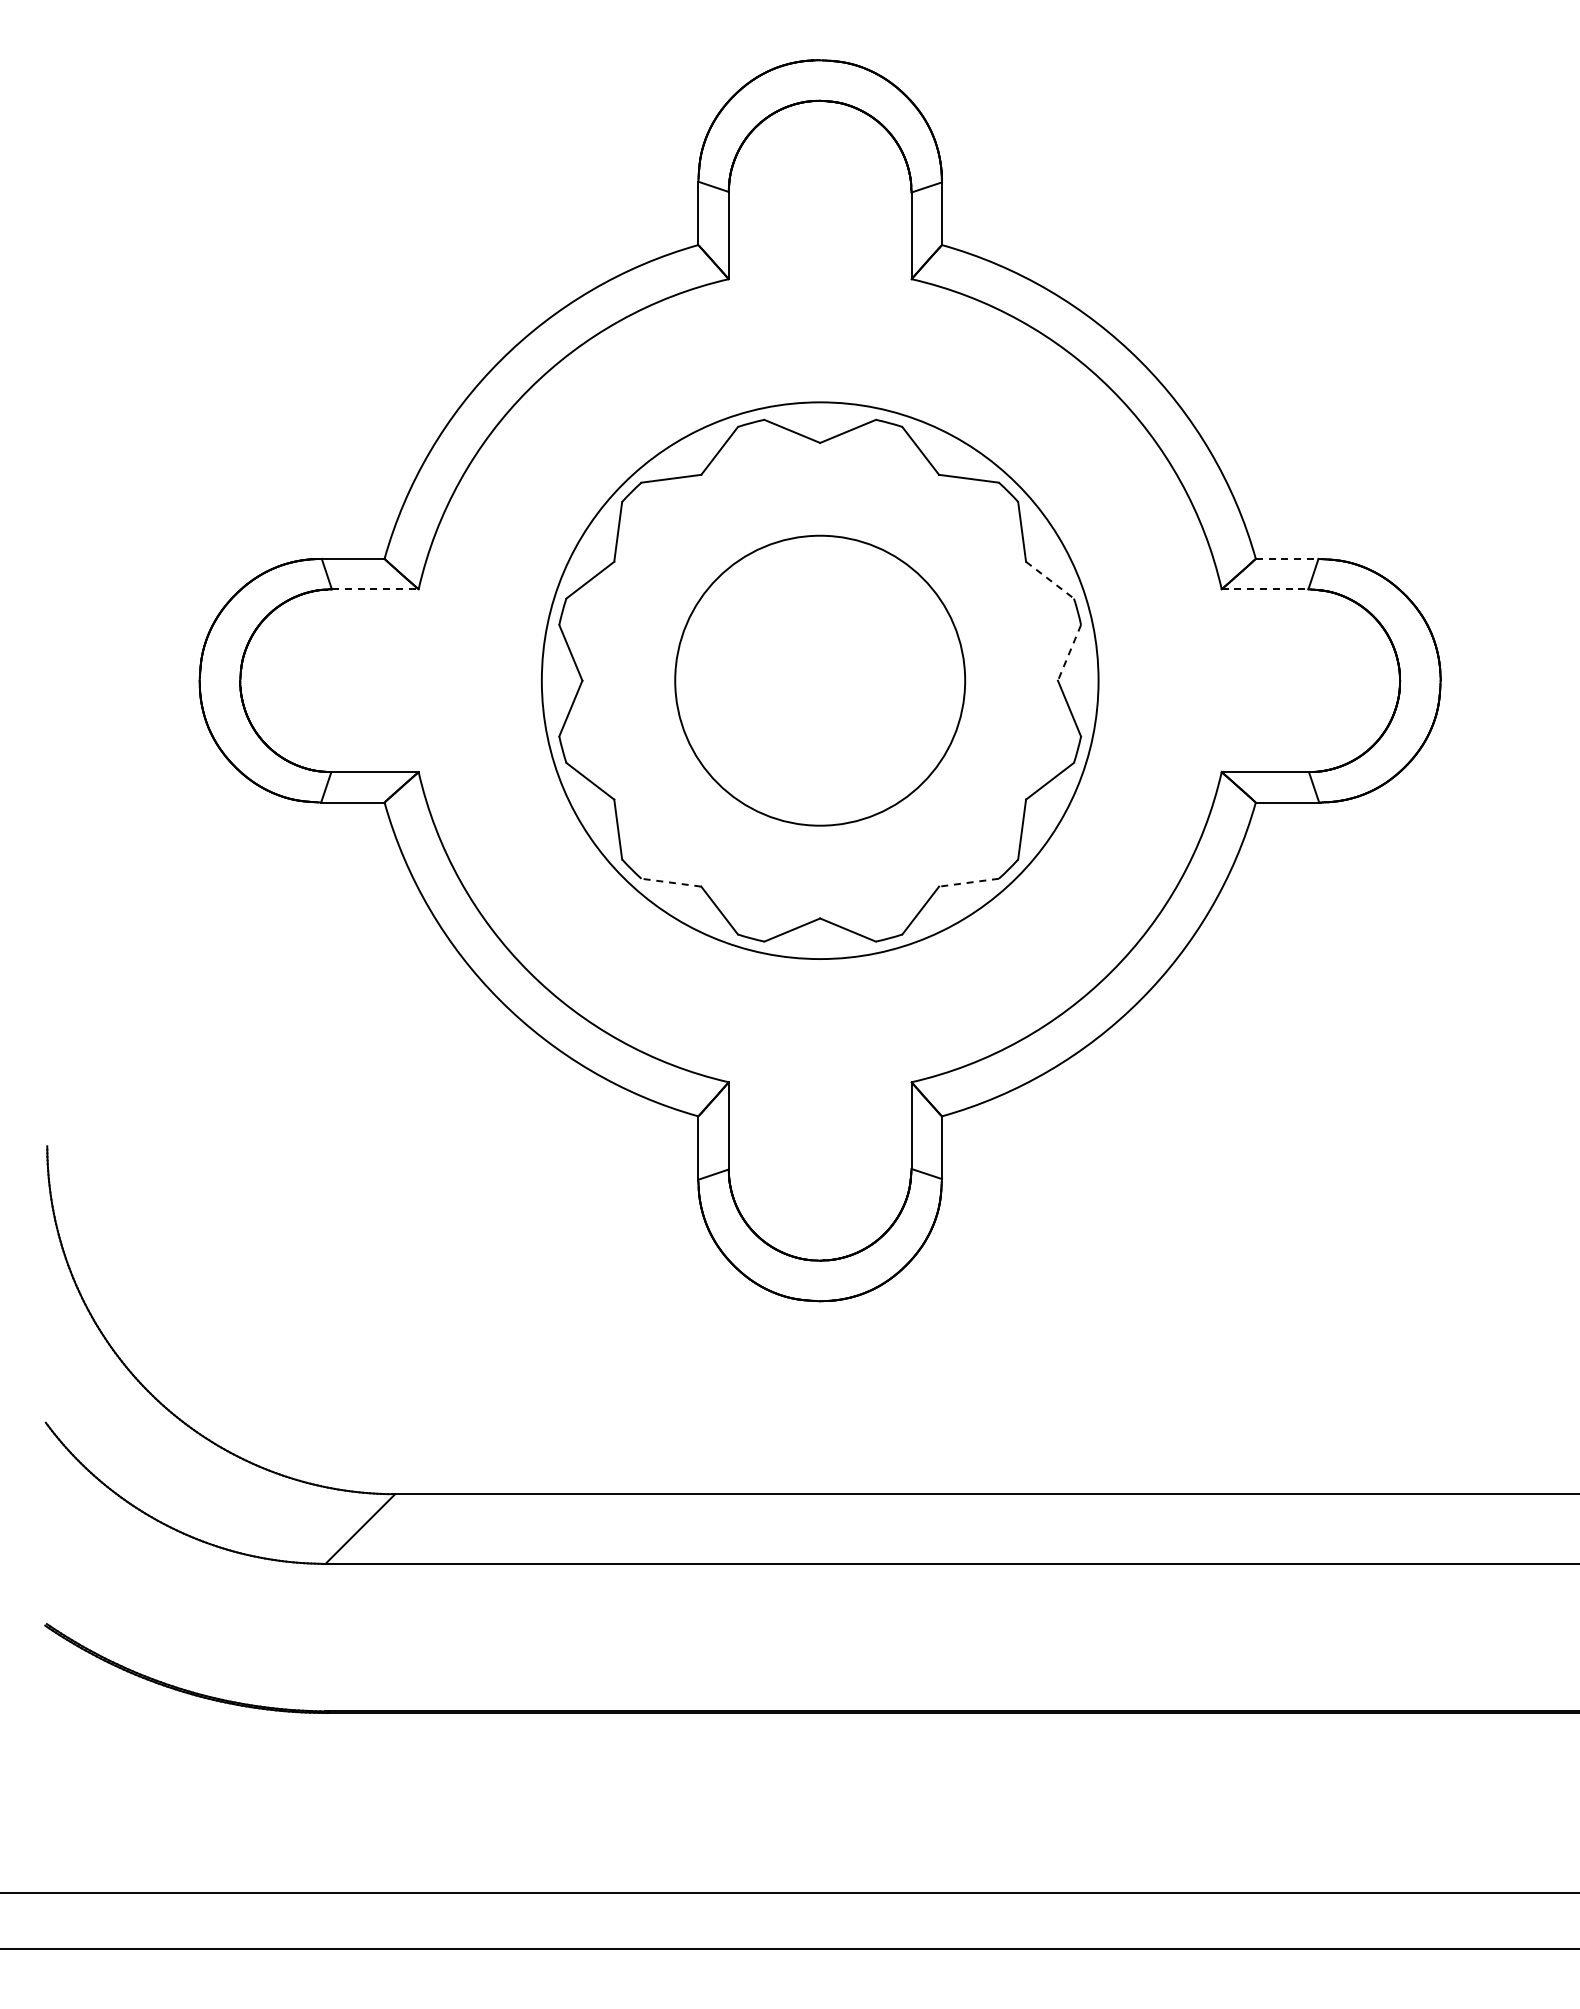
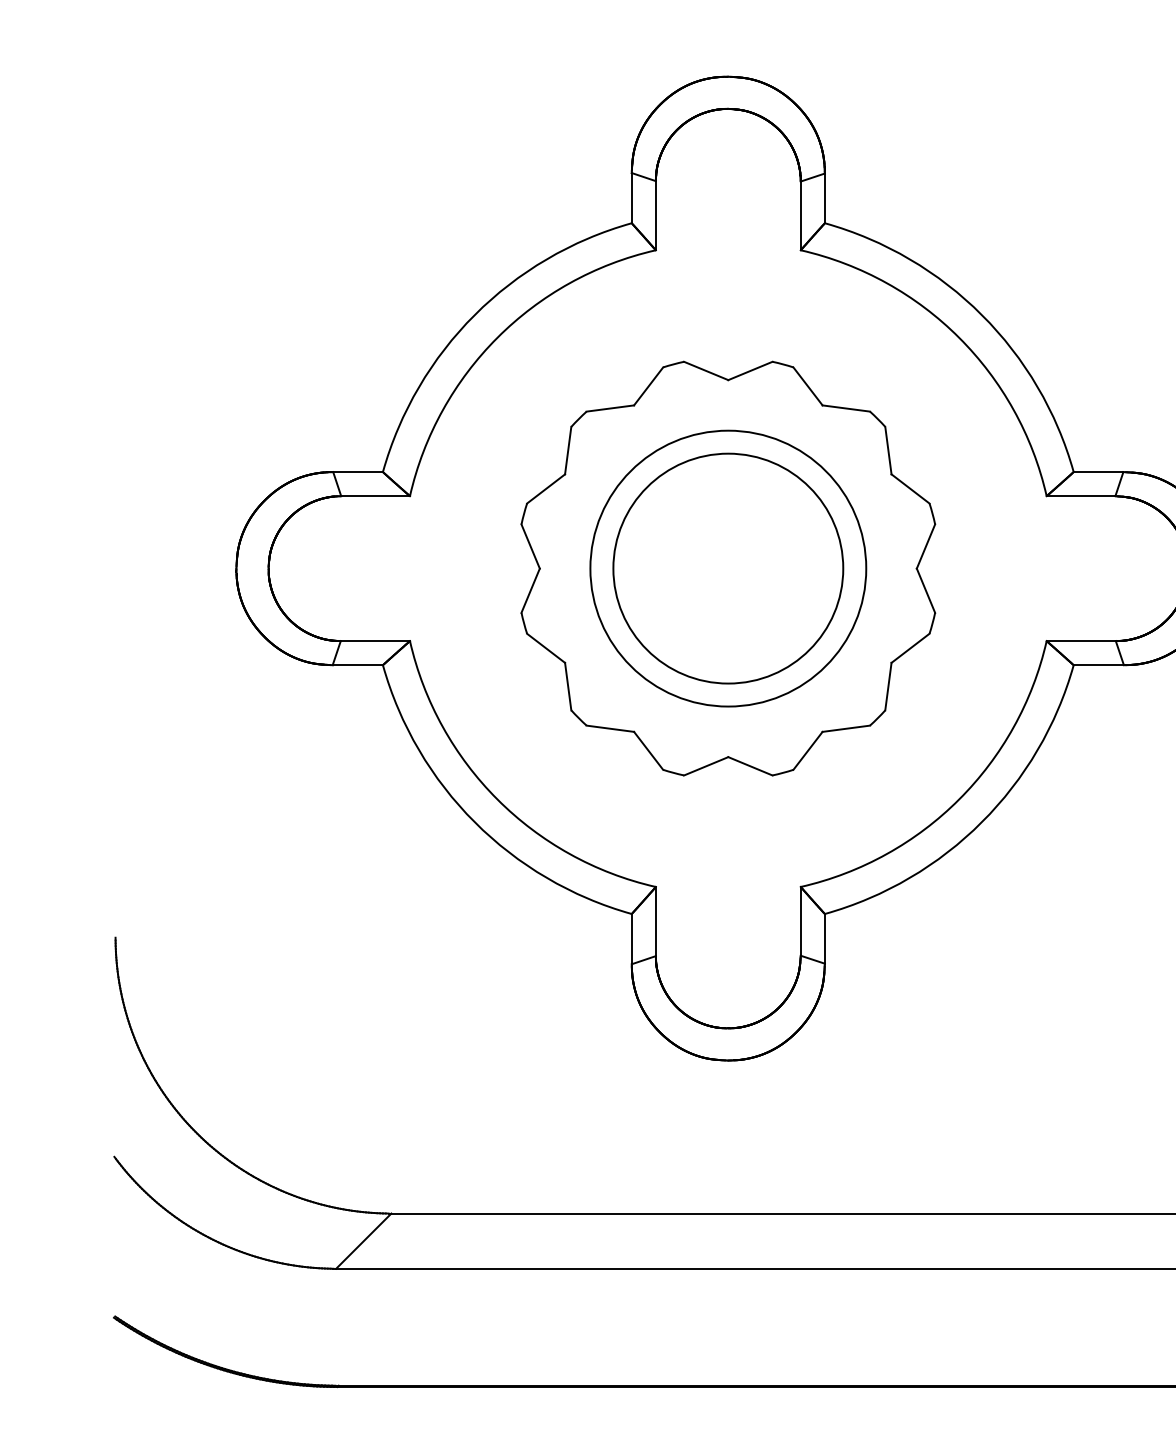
line: (1287, 558) -> (1098, 471), dashed -> solid
line: (1050, 580) -> (910, 489), dashed -> solid
line: (375, 589) -> (375, 496), dashed -> solid
line: (1265, 589) -> (1081, 496), dashed -> solid
line: (1069, 653) -> (925, 547), dashed -> solid
circle: (820, 680) -> (728, 568), size x0.62
line: (670, 882) -> (609, 728), dashed -> solid
line: (968, 882) -> (845, 728), dashed -> solid

